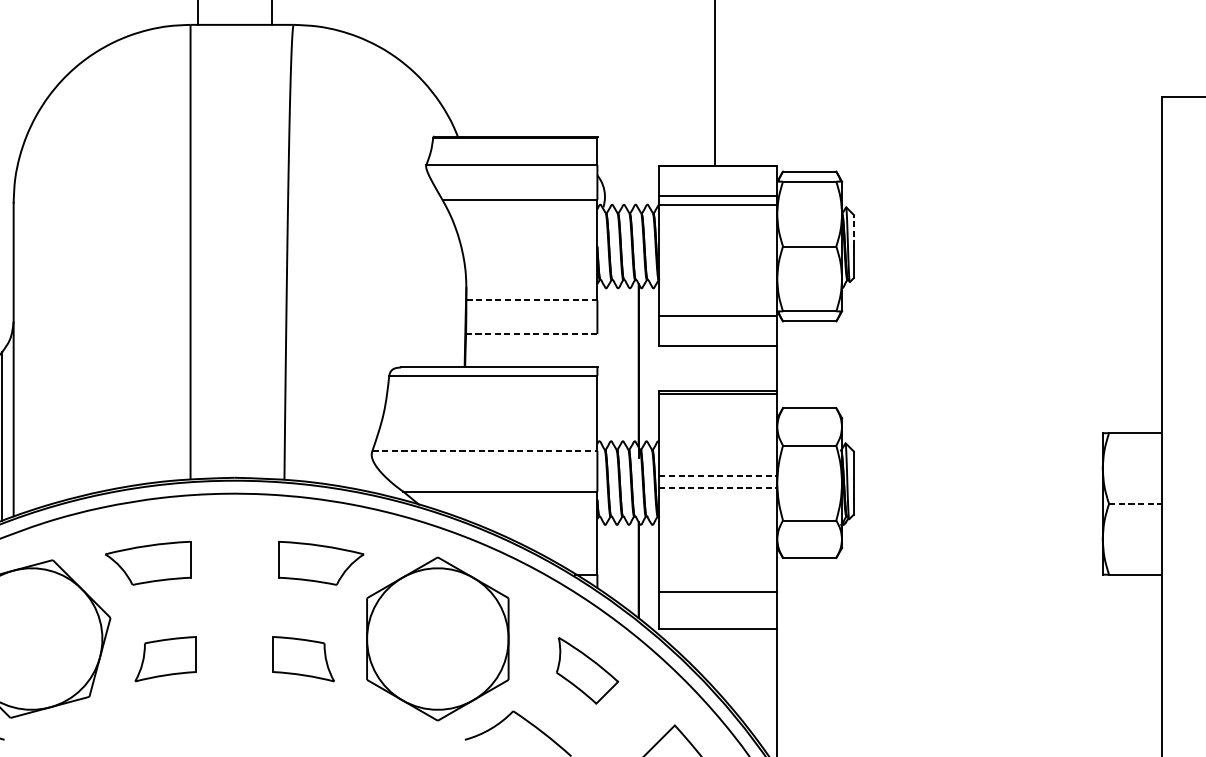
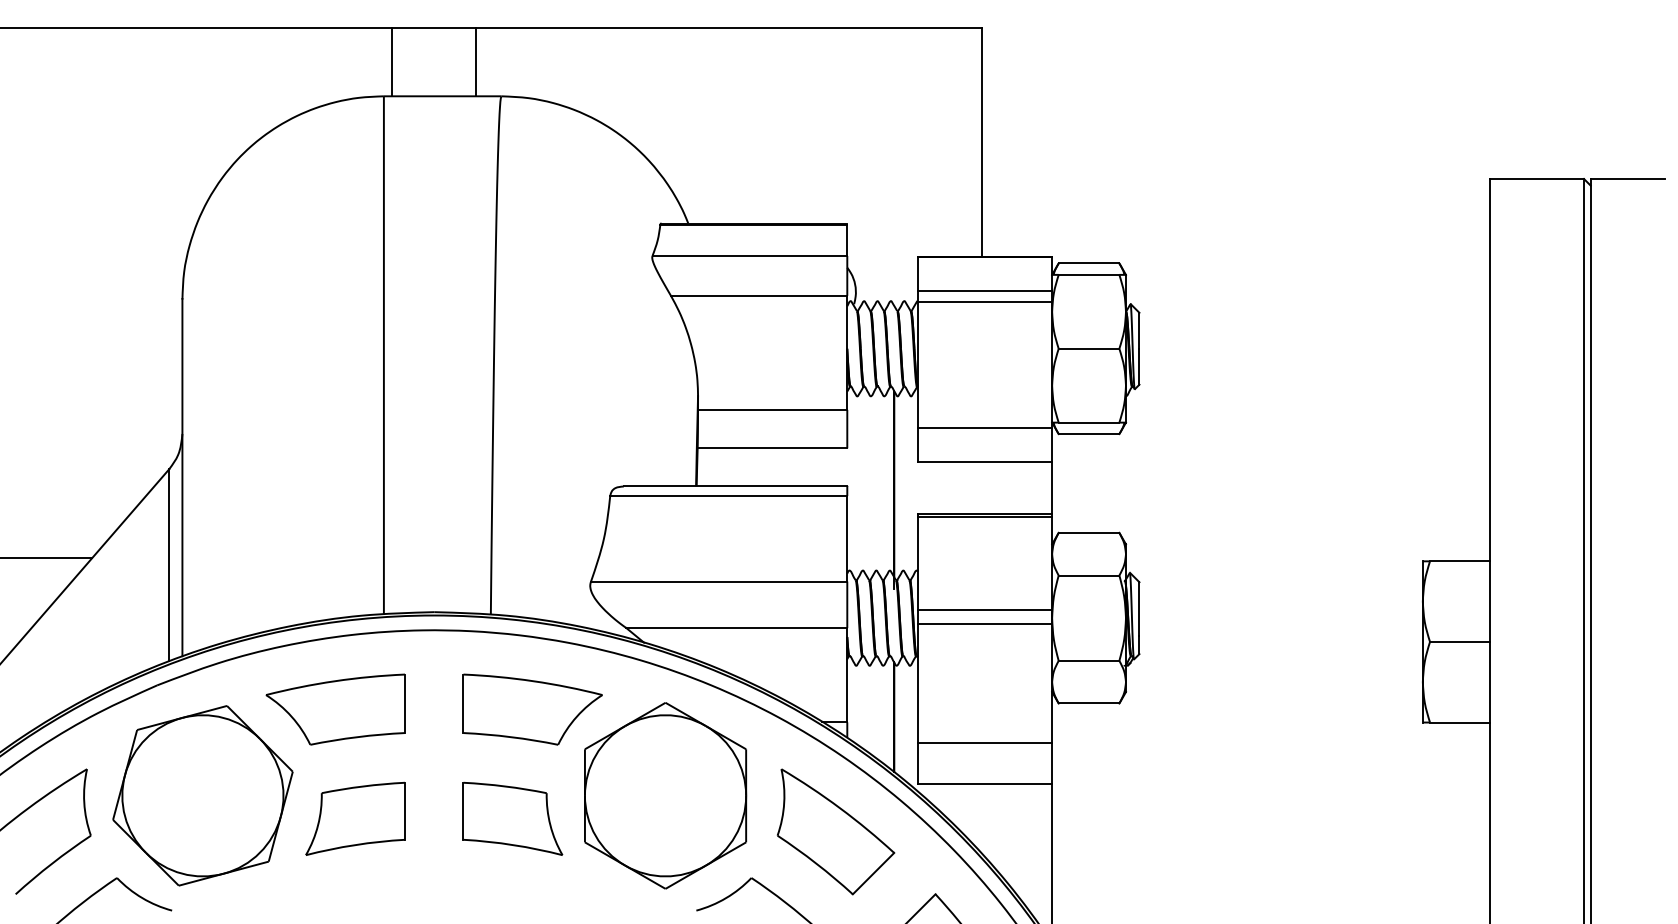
line: (853, 230) -> (1139, 330), dashed -> solid
line: (531, 299) -> (772, 409), dashed -> solid
line: (531, 334) -> (772, 448), dashed -> solid
line: (485, 450) -> (719, 581), dashed -> solid
line: (718, 475) -> (985, 609), dashed -> solid
line: (718, 487) -> (985, 623), dashed -> solid
line: (1135, 503) -> (1460, 641), dashed -> solid
part: (148, 563) -> (335, 709), size x1.43
part: (321, 563) -> (532, 709), size x1.43
part: (165, 658) -> (355, 818), size x1.43
part: (303, 658) -> (512, 818), size x1.43
part: (587, 670) -> (835, 831), size x1.67

